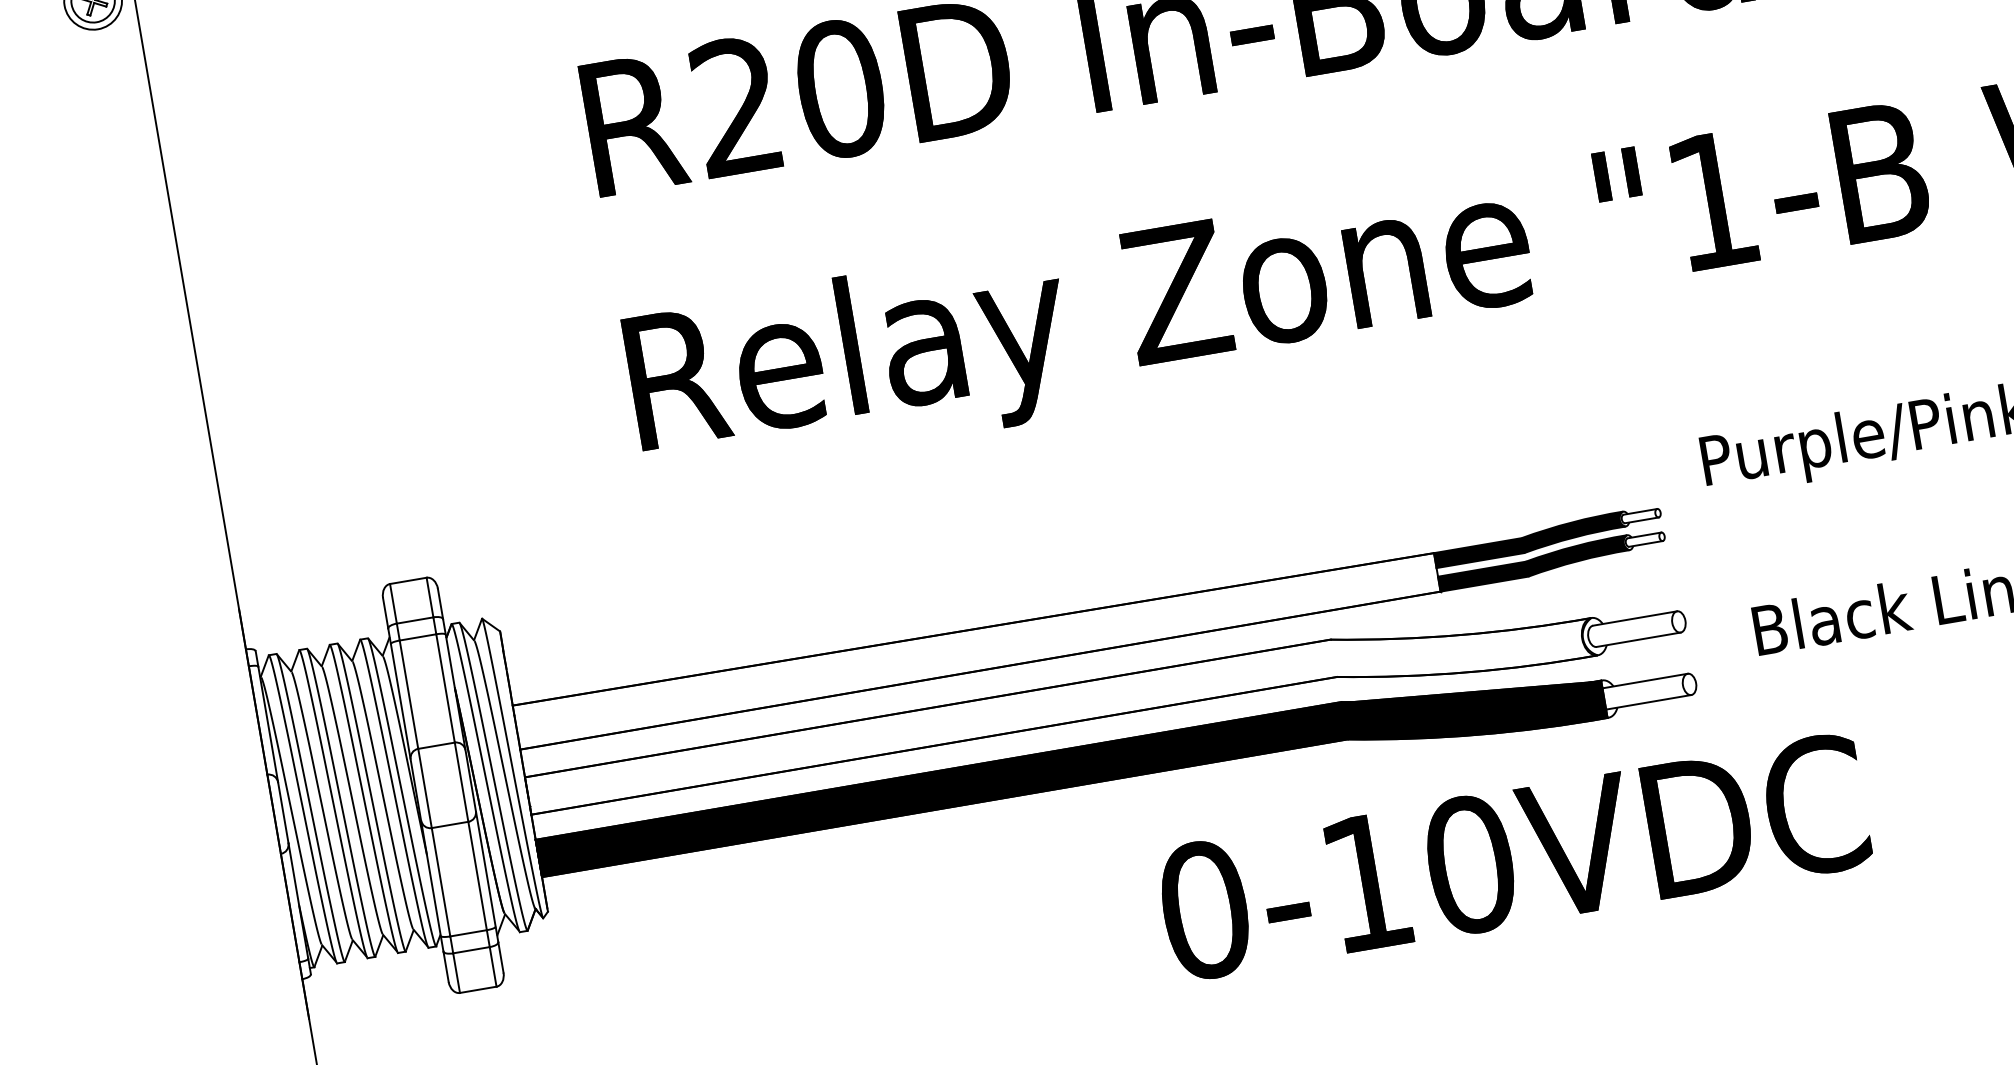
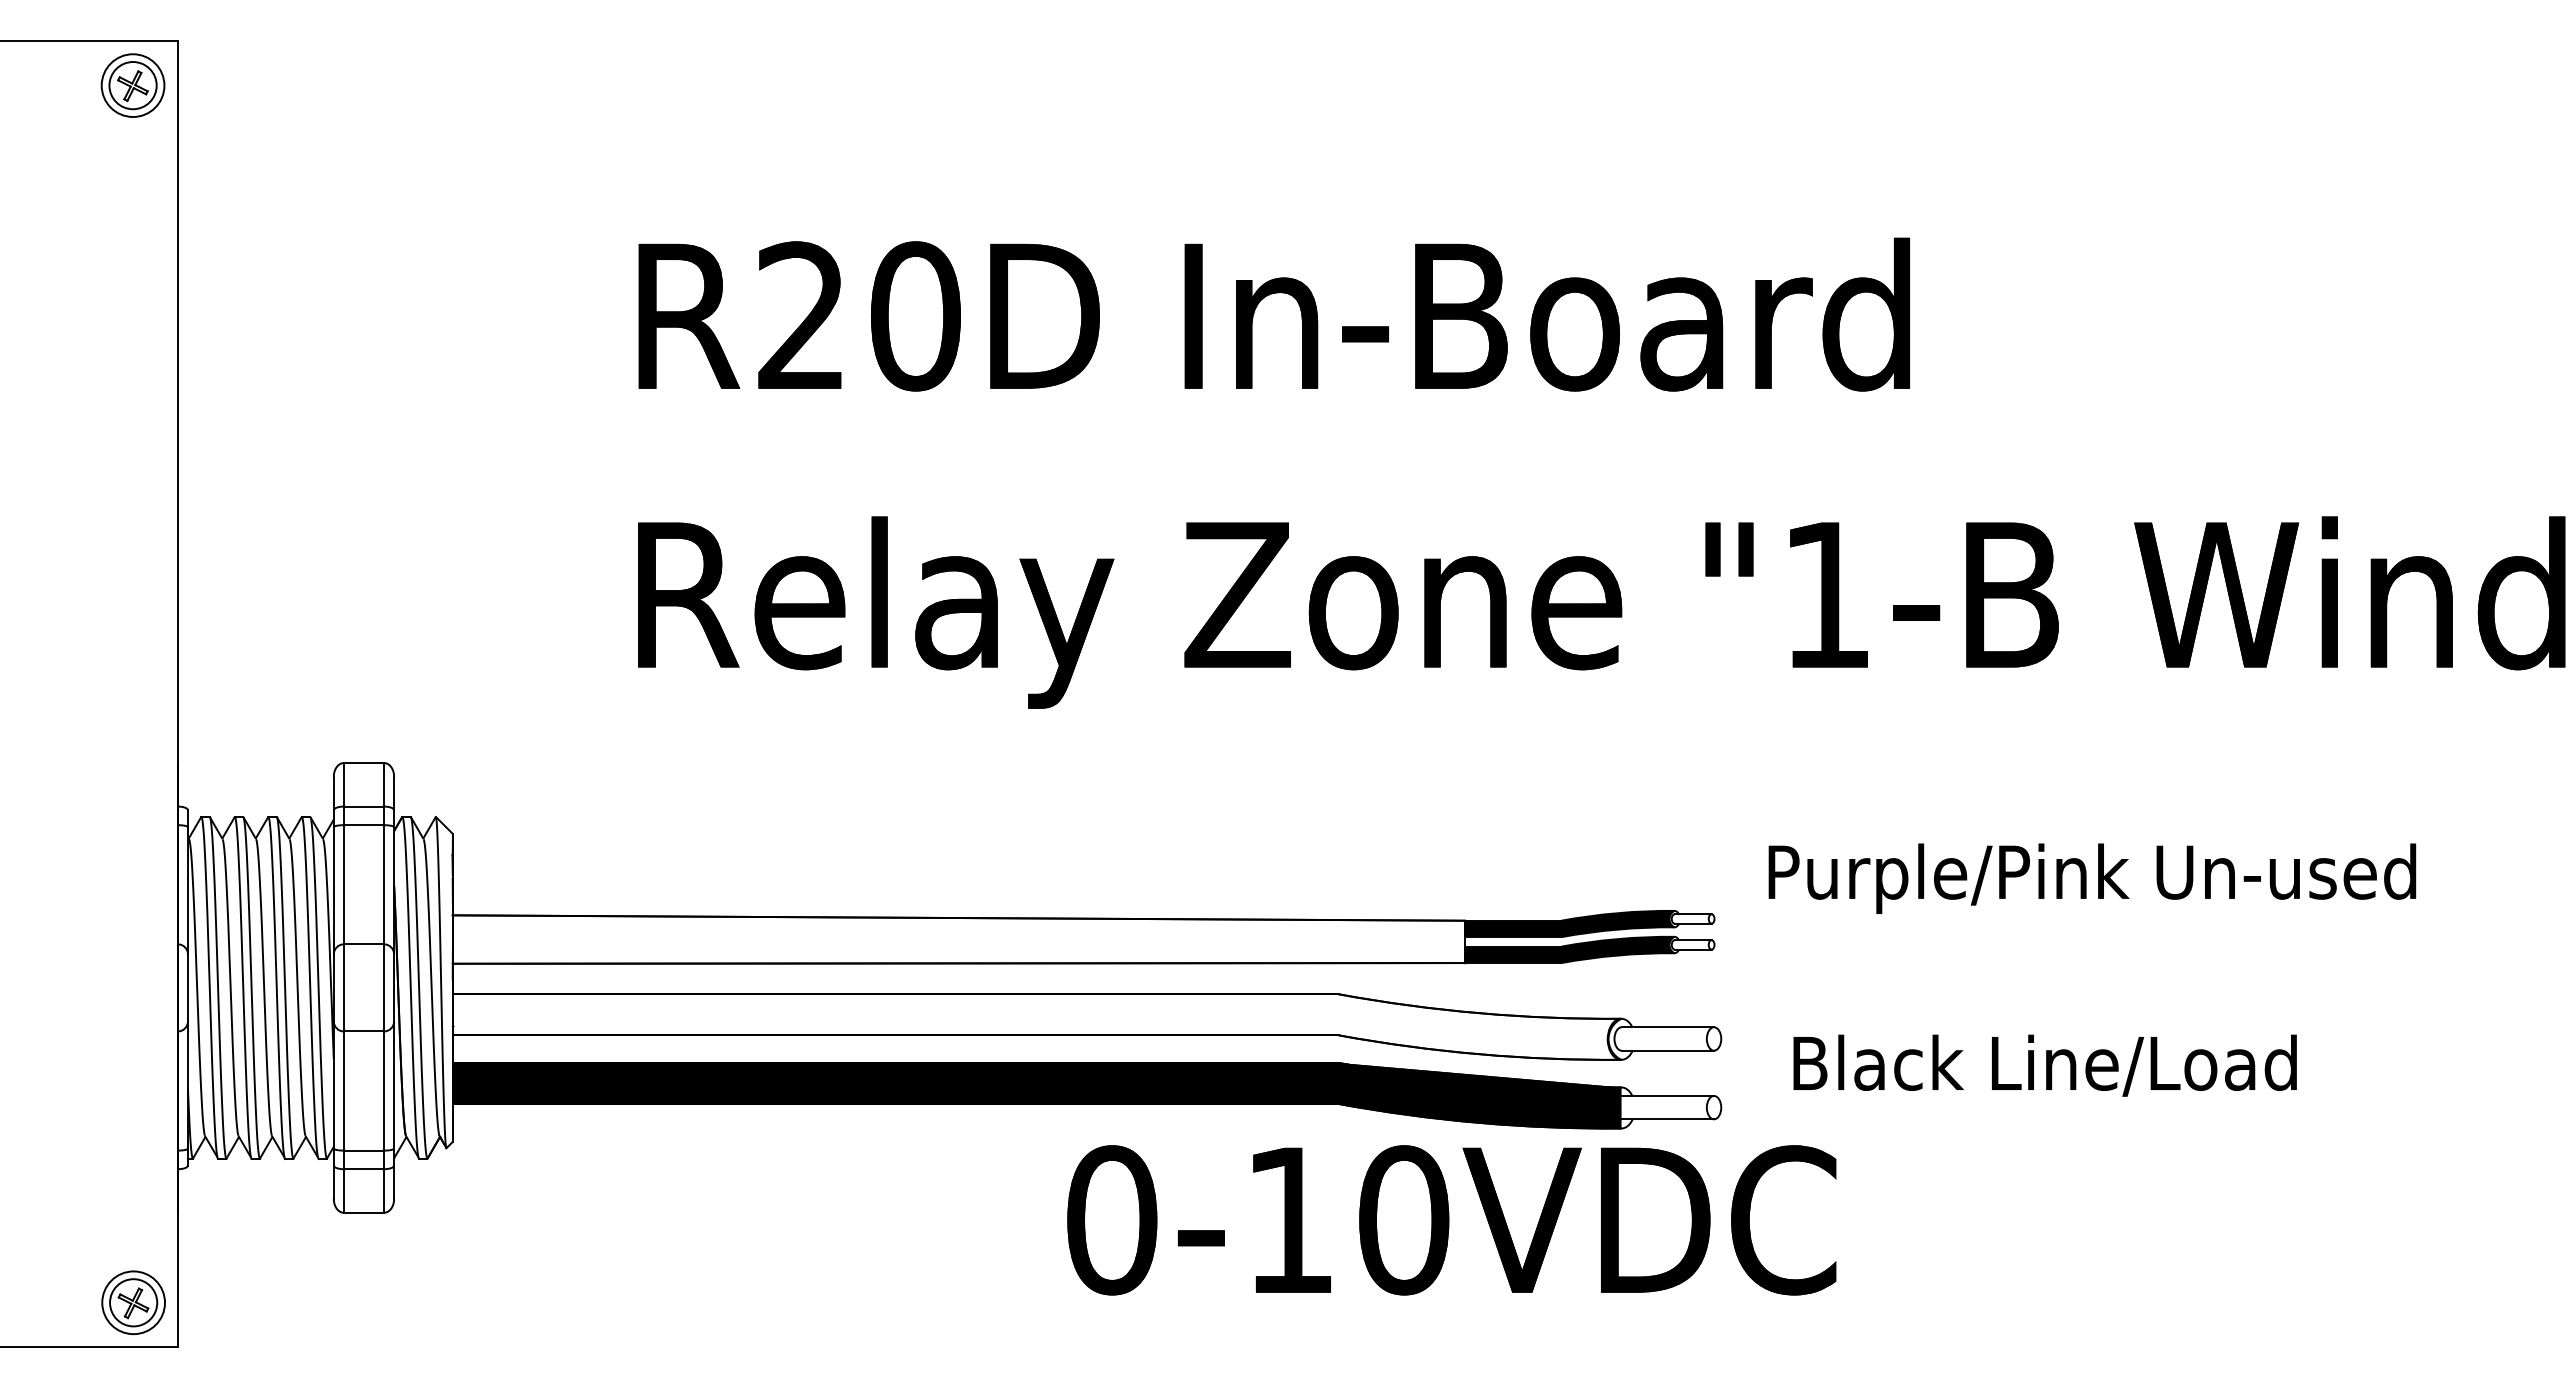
text: (1513, 857) -> (1451, 1220), moved

